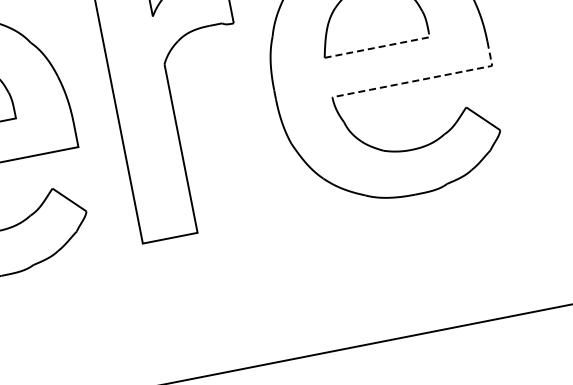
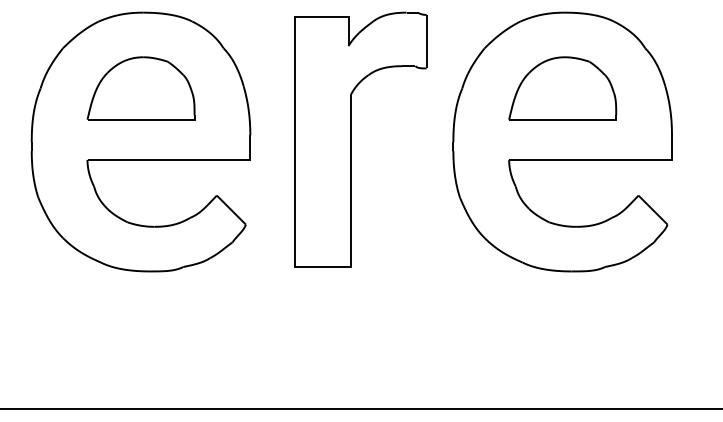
line: (379, 46) -> (565, 119), dashed -> solid
line: (424, 78) -> (603, 159), dashed -> solid

